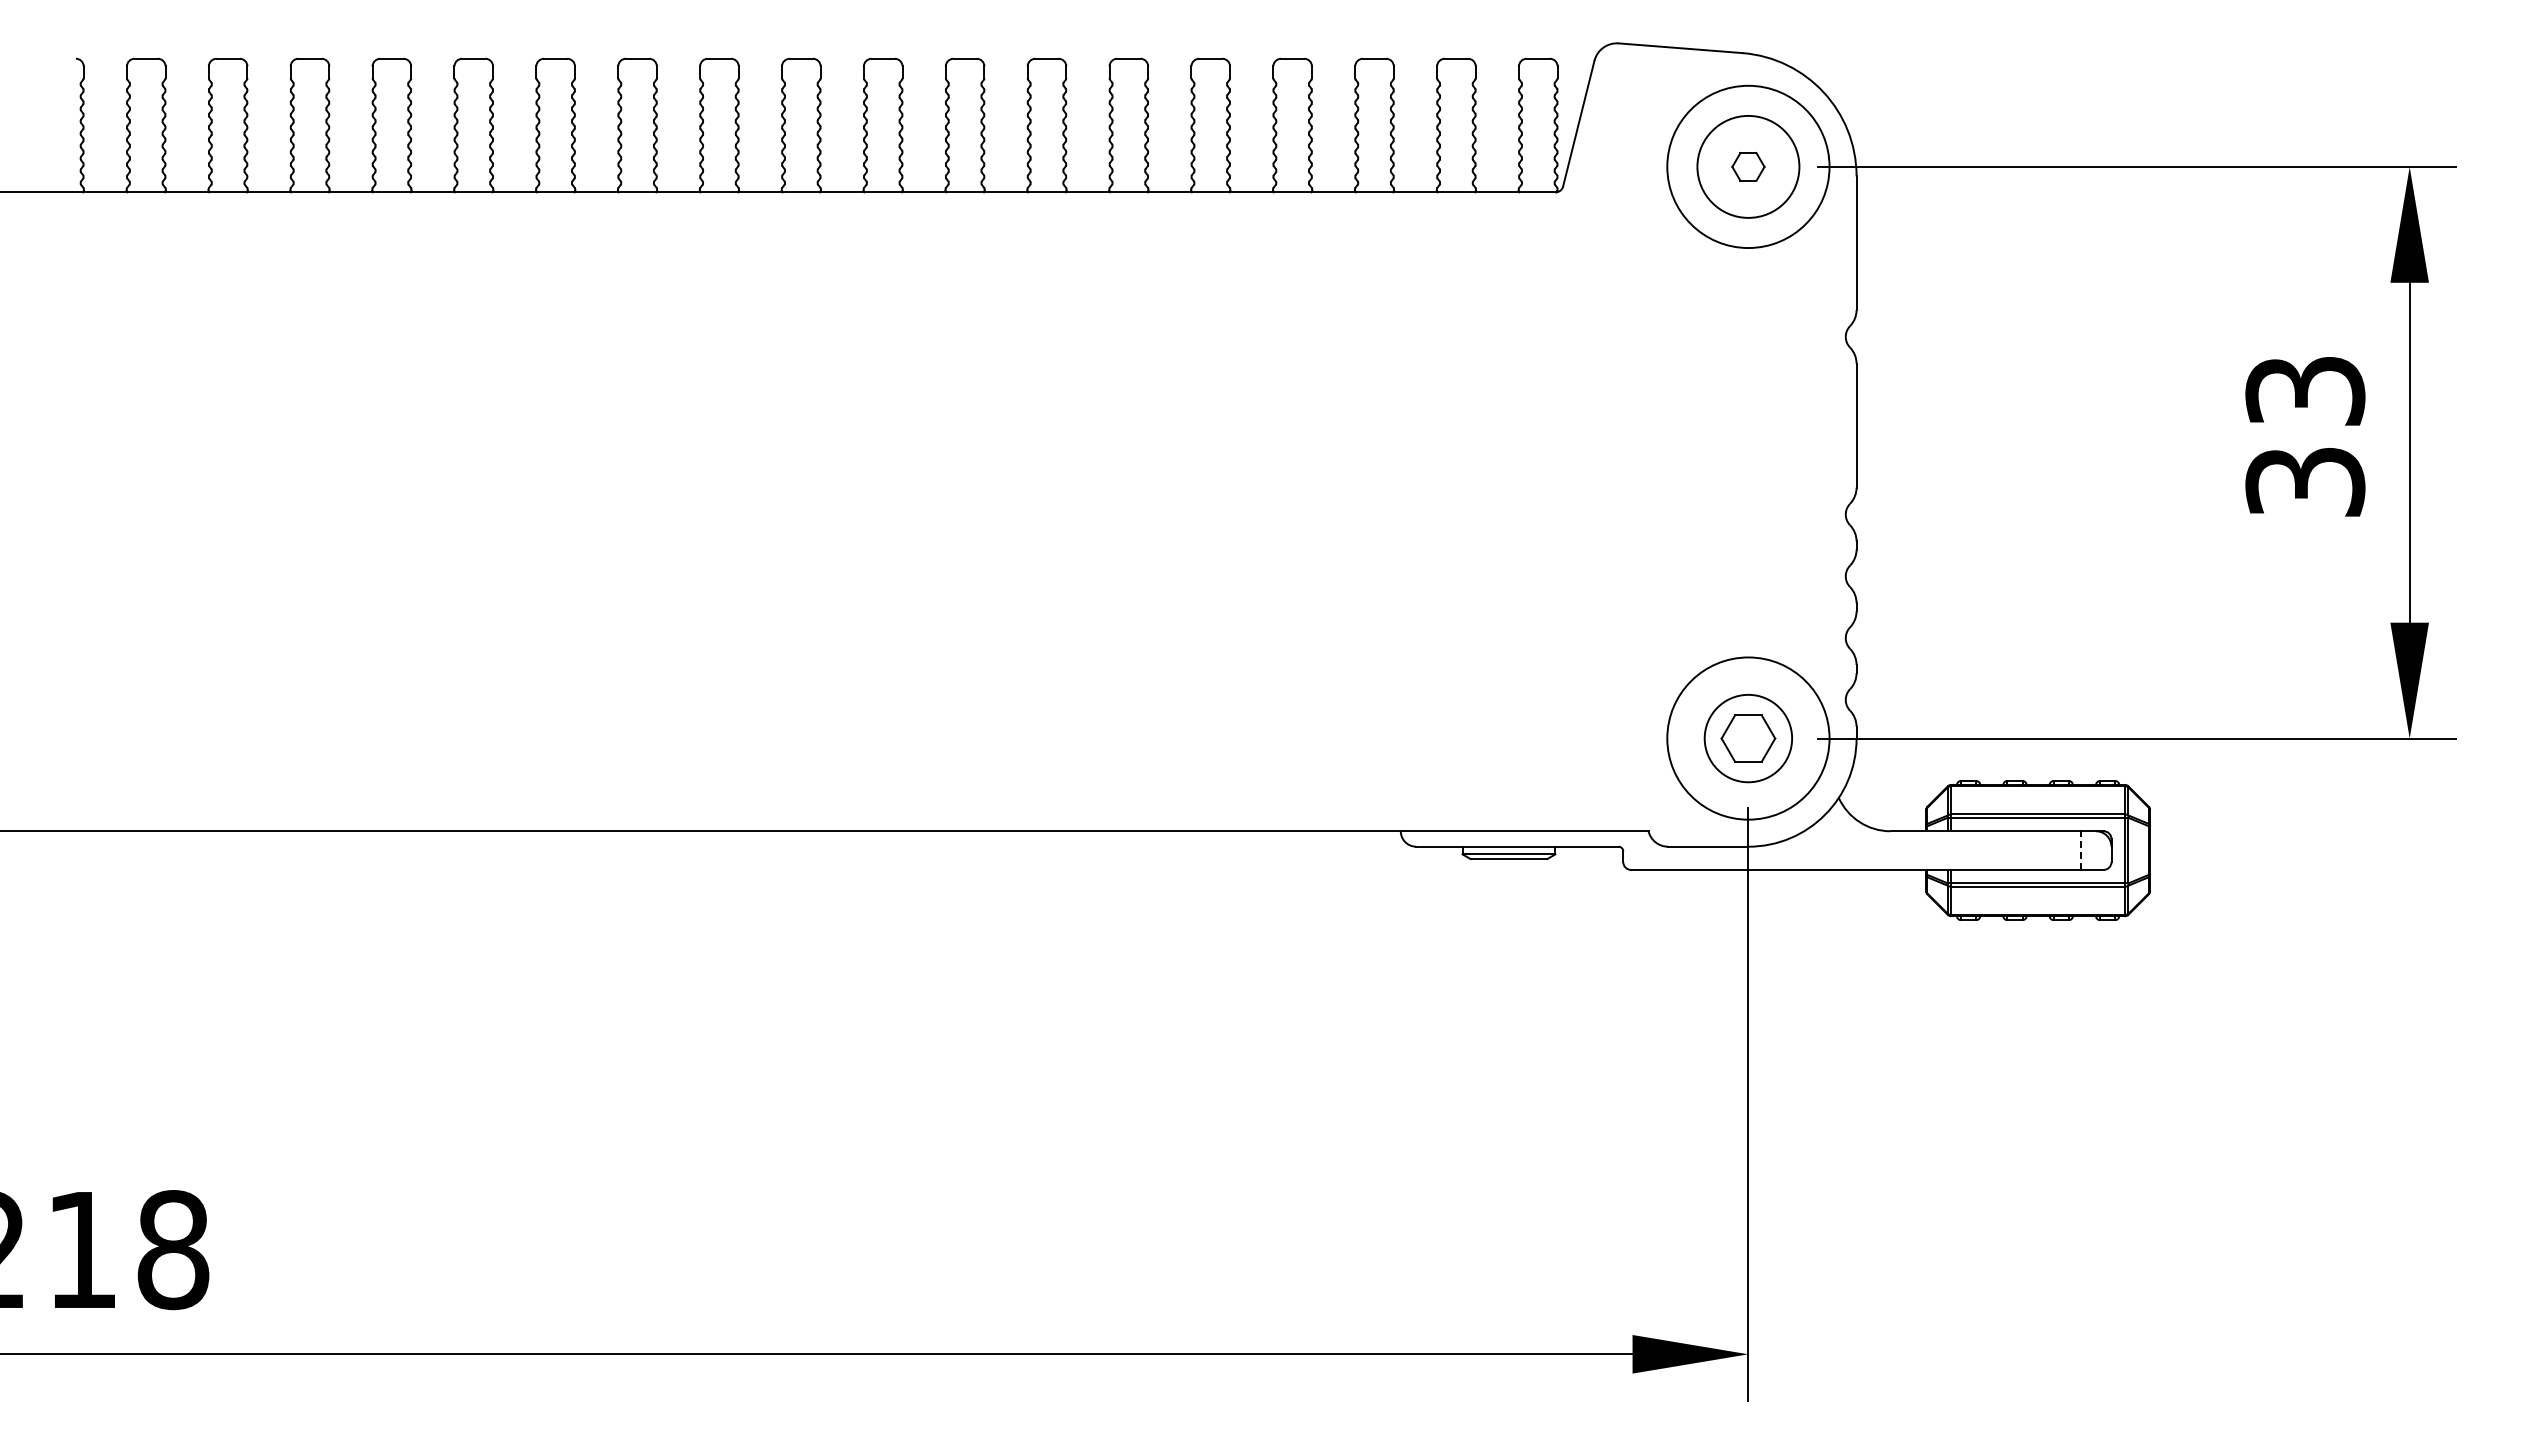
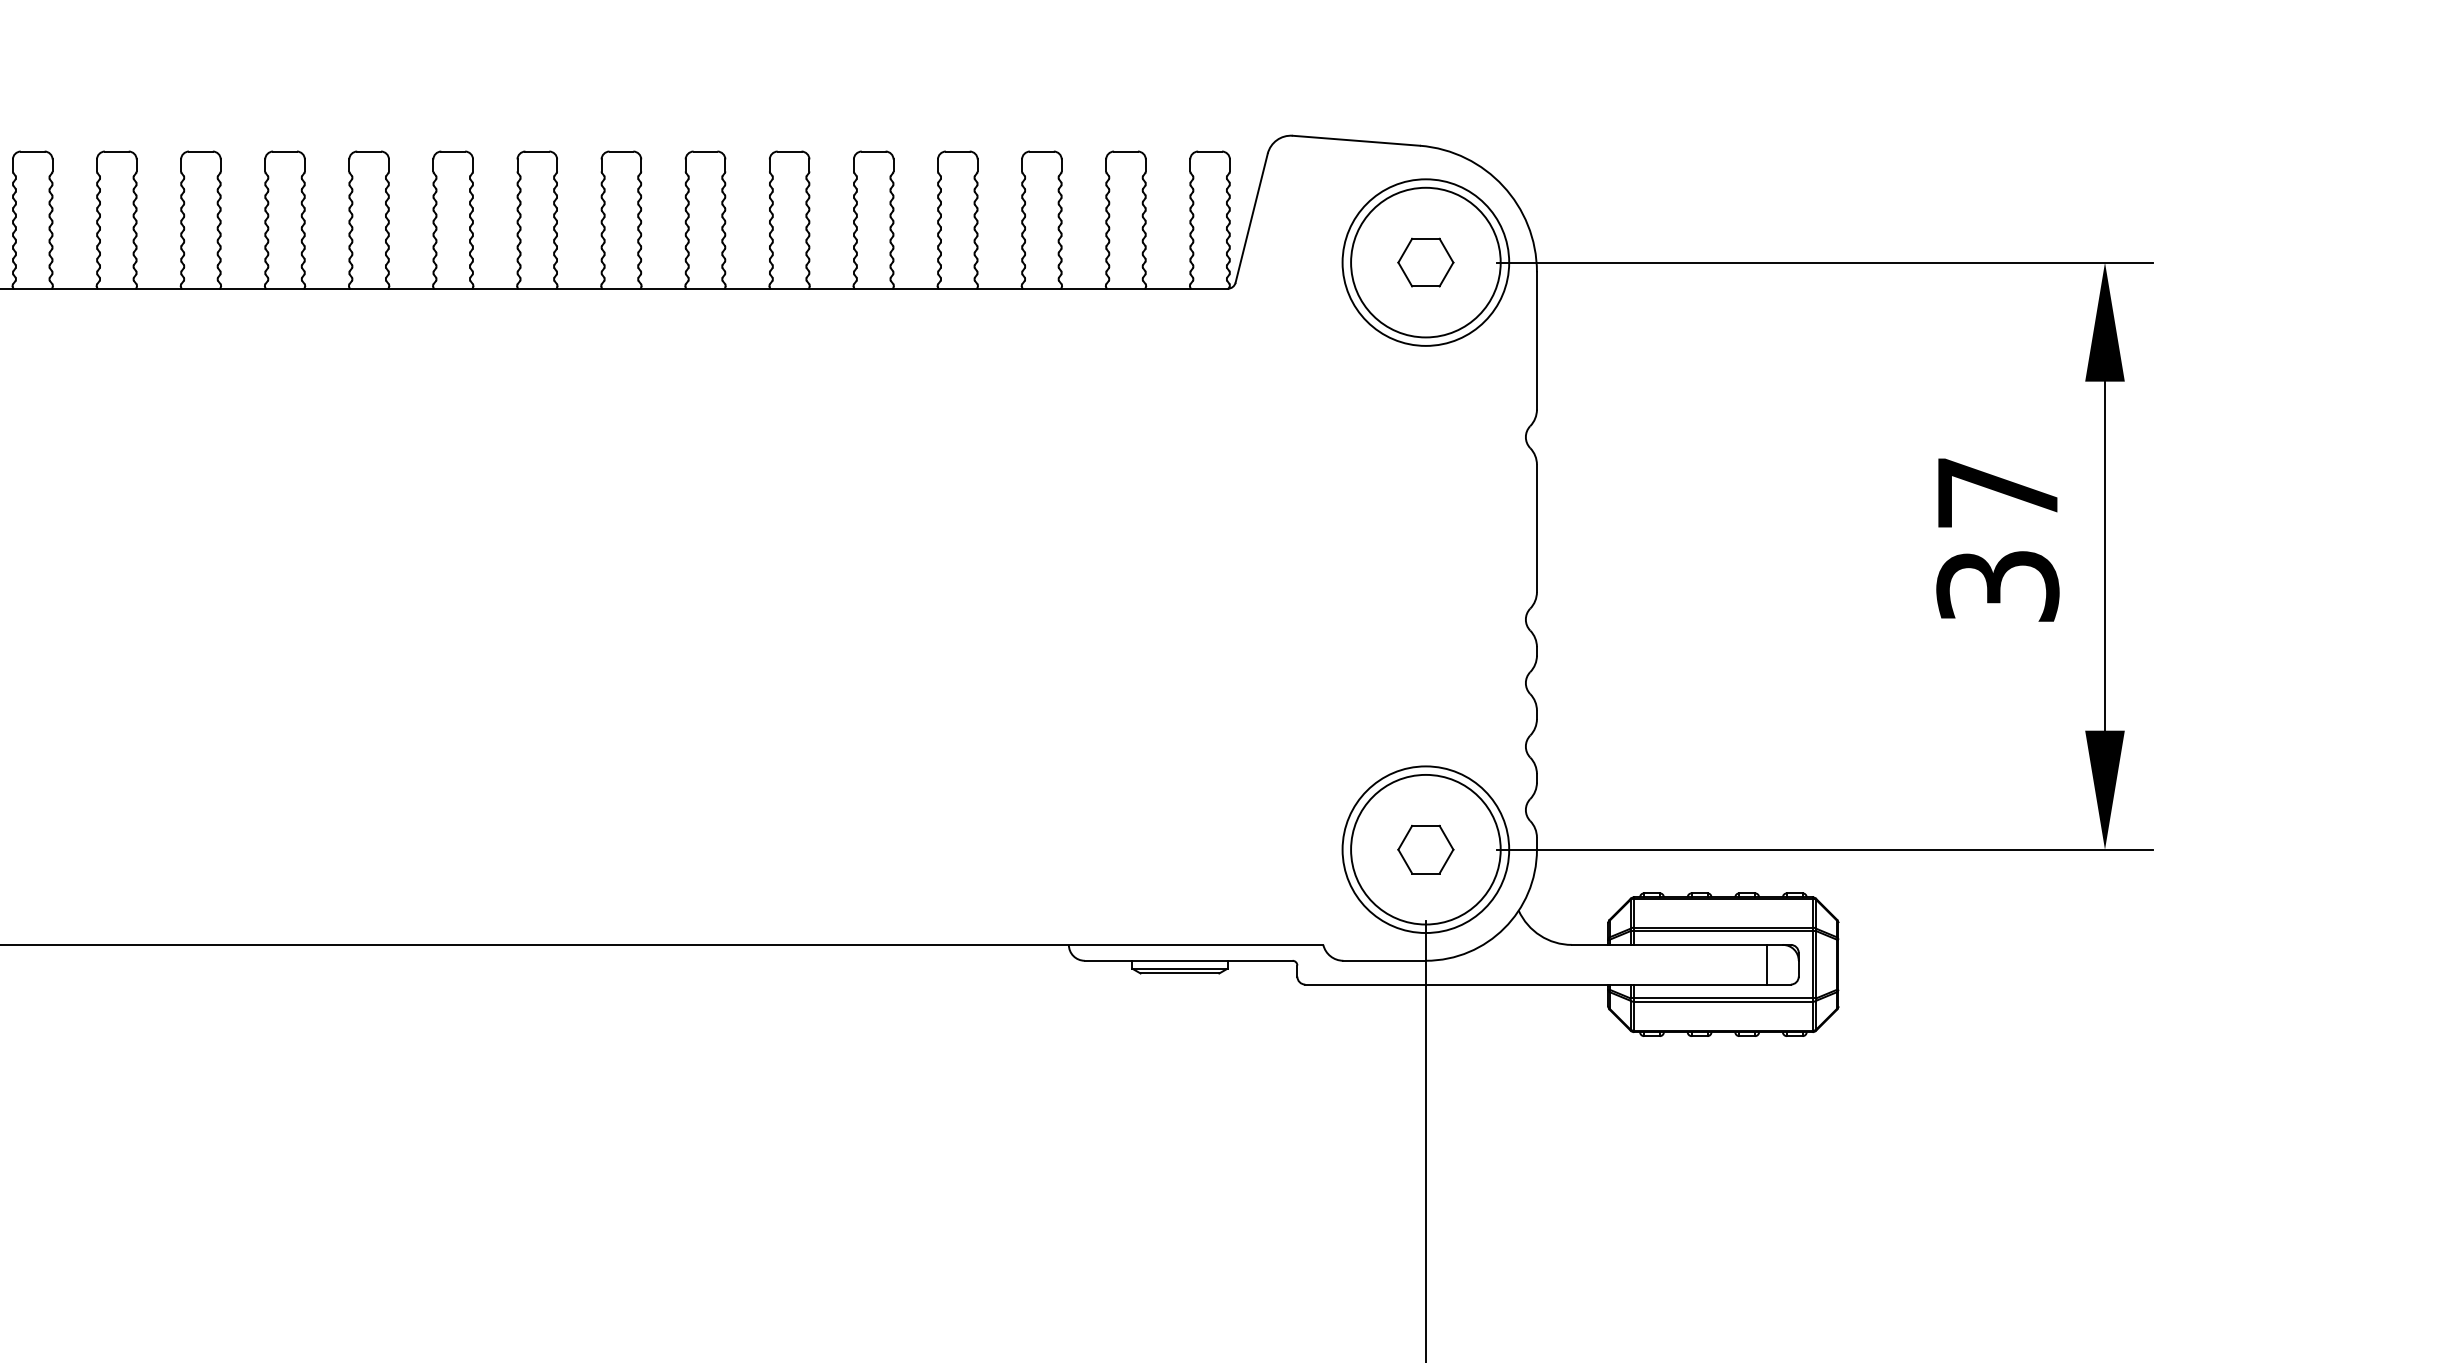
circle: (1748, 166) -> (1425, 262), size x1.43
part: (1748, 166) -> (1425, 262), size x1.67
text: (2305, 391) -> (1998, 493), 33 -> 37
circle: (1748, 738) -> (1425, 849), size x1.67
line: (2080, 850) -> (1766, 964), dashed -> solid

